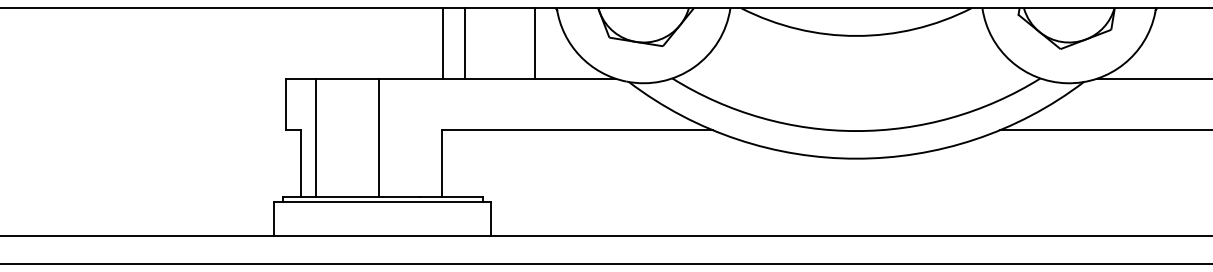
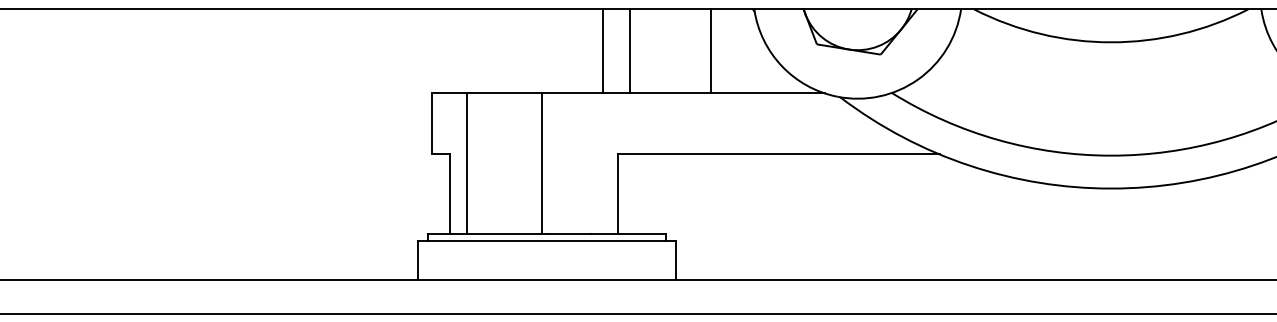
line: (443, 43) -> (603, 51), moved
line: (465, 43) -> (629, 51), moved
line: (534, 43) -> (710, 51), moved

